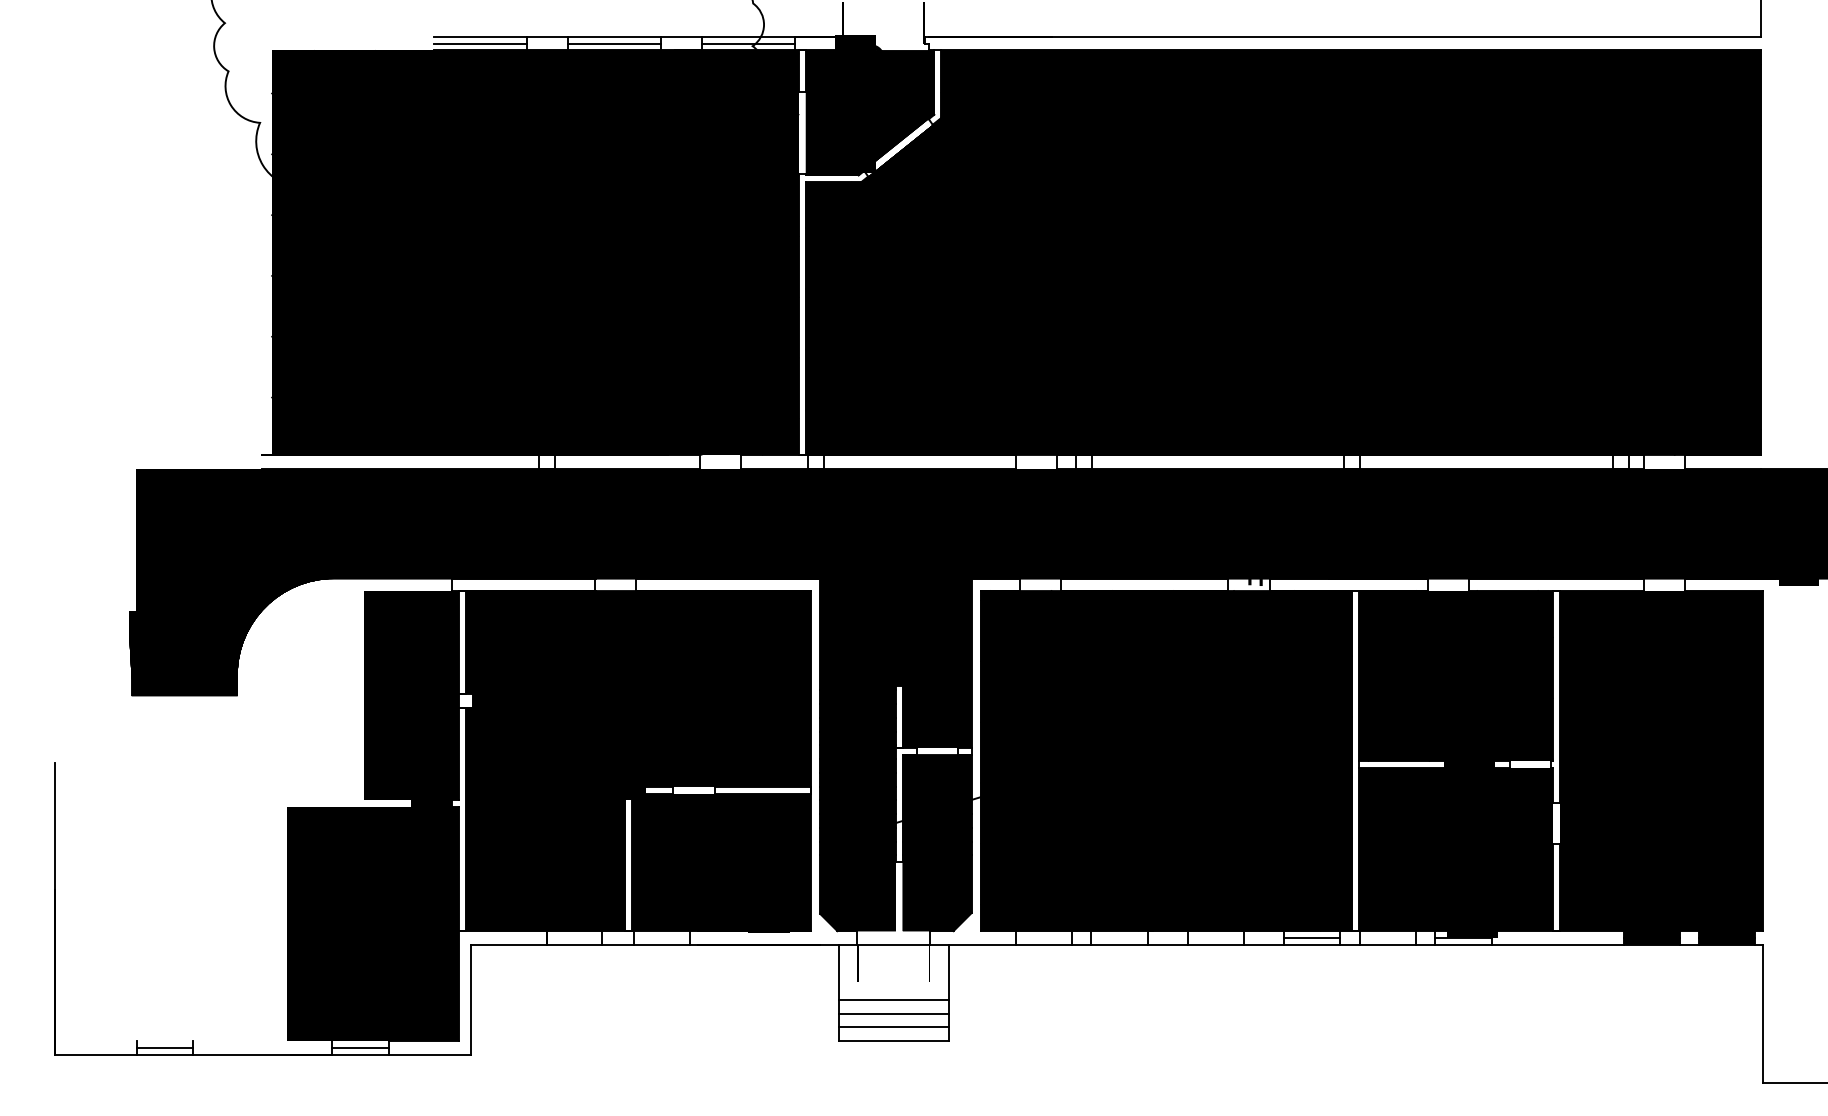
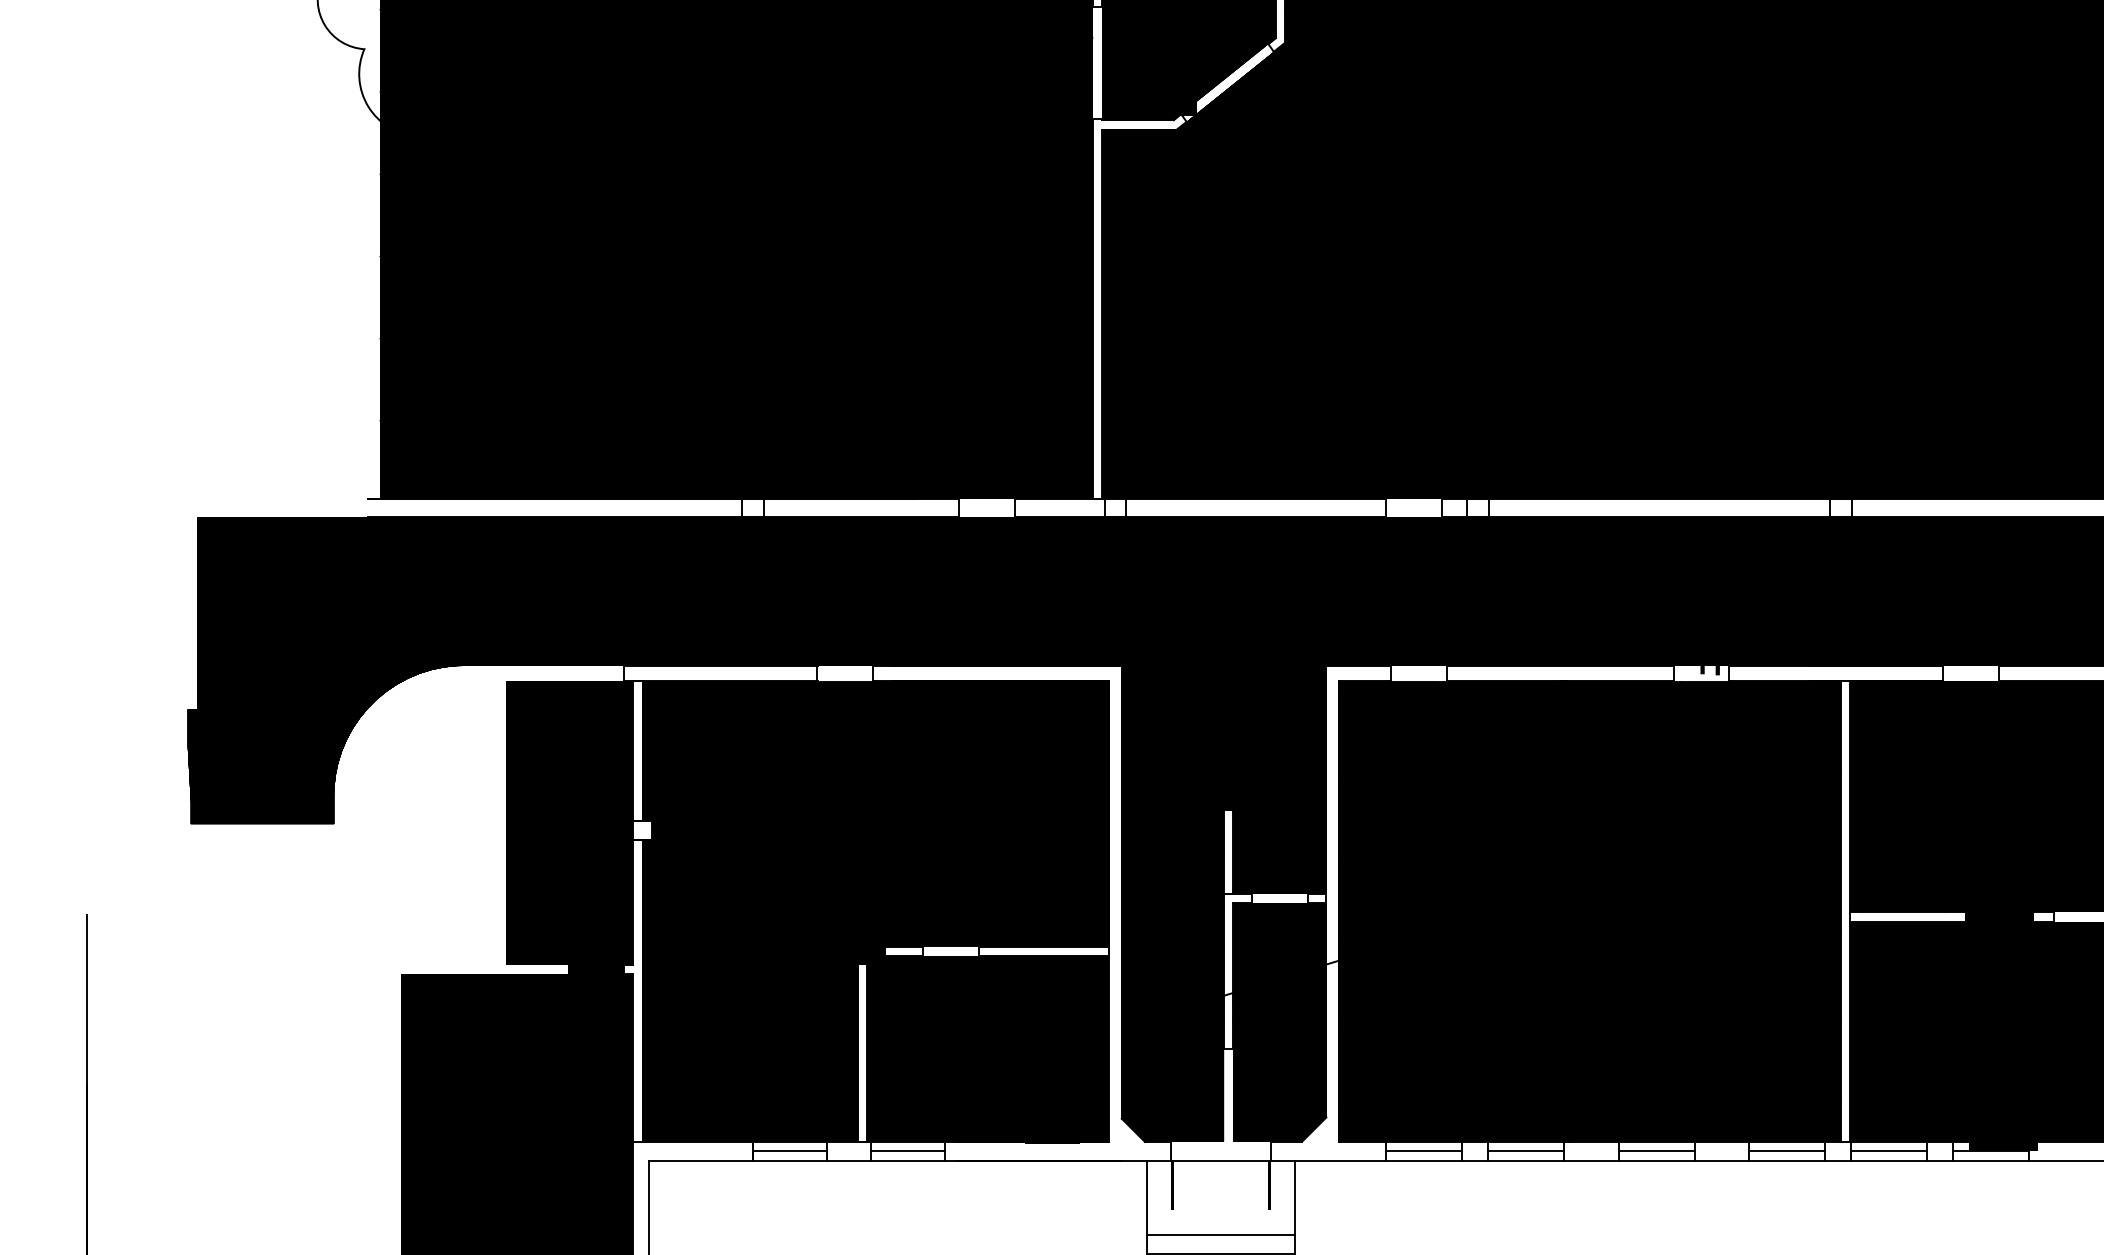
line: (574, 938) -> (789, 1151), added
line: (661, 938) -> (907, 1151), added
line: (1043, 938) -> (1423, 1151), added
line: (1119, 938) -> (1526, 1151), added
line: (1215, 938) -> (1656, 1151), added
line: (1387, 938) -> (1888, 1151), added

